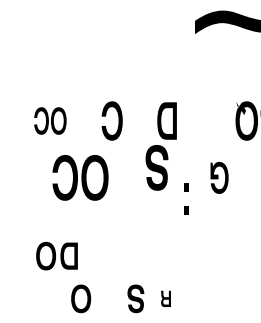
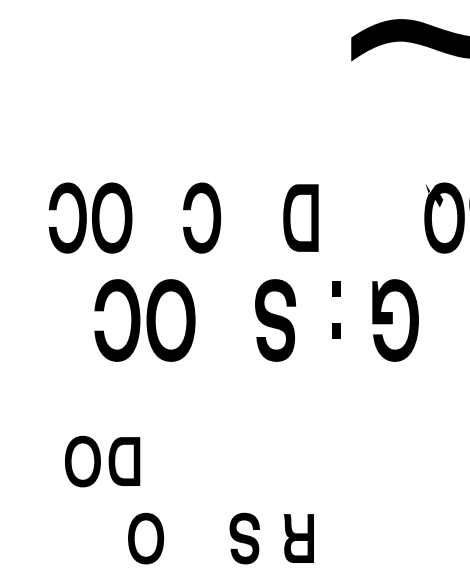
part: (50, 120) -> (90, 217), size x1.43
part: (156, 167) -> (274, 319), moved
part: (219, 177) -> (395, 319), size x1.43
part: (186, 191) -> (335, 296), moved
part: (165, 298) -> (298, 537), size x1.67

